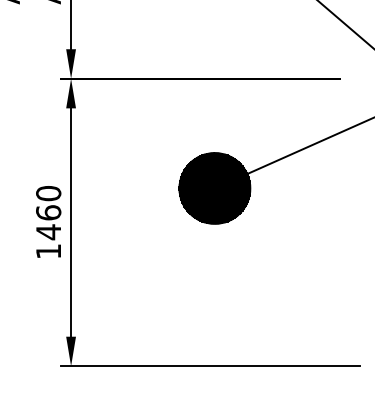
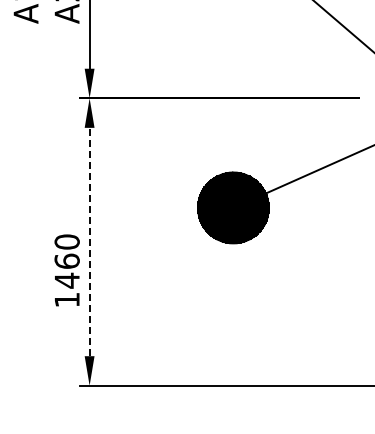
text: (47, 222) -> (66, 270), moved
line: (70, 222) -> (89, 241), solid -> dashed

